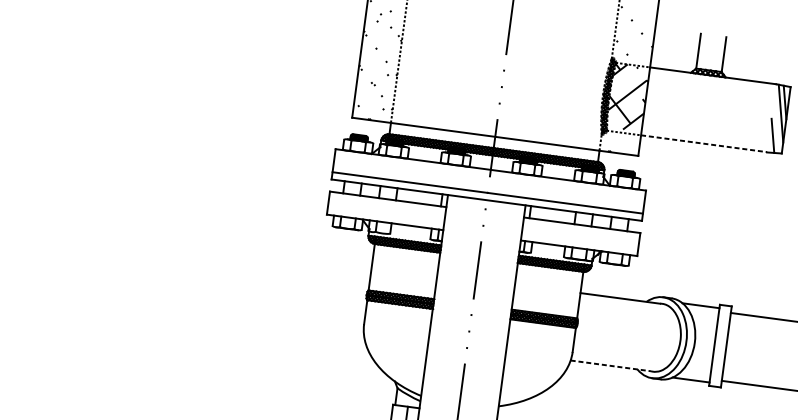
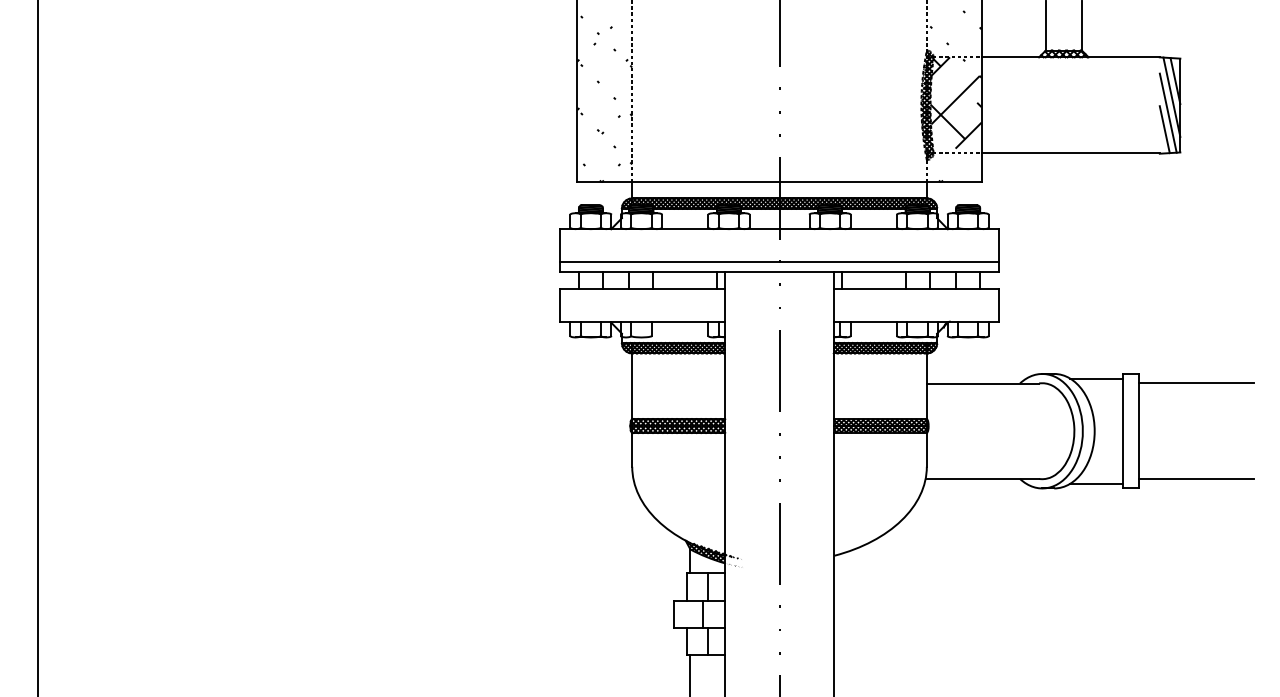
line: (776, 124) -> (1167, 112), added
line: (704, 143) -> (1071, 153), dashed -> solid
line: (610, 365) -> (982, 478), dashed -> solid
hatch: (414, 393) -> (714, 553), added

